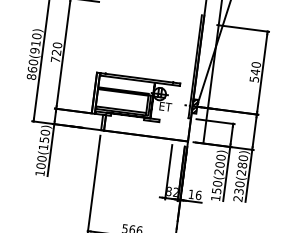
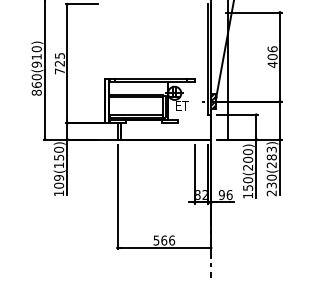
text: (57, 44) -> (59, 55), 720 -> 725
text: (255, 72) -> (272, 57), 540 -> 406
text: (42, 158) -> (59, 177), 100(150) -> 109(150)
text: (243, 158) -> (271, 149), 230(280) -> 230(283)
text: (191, 194) -> (221, 195), 16 -> 96

